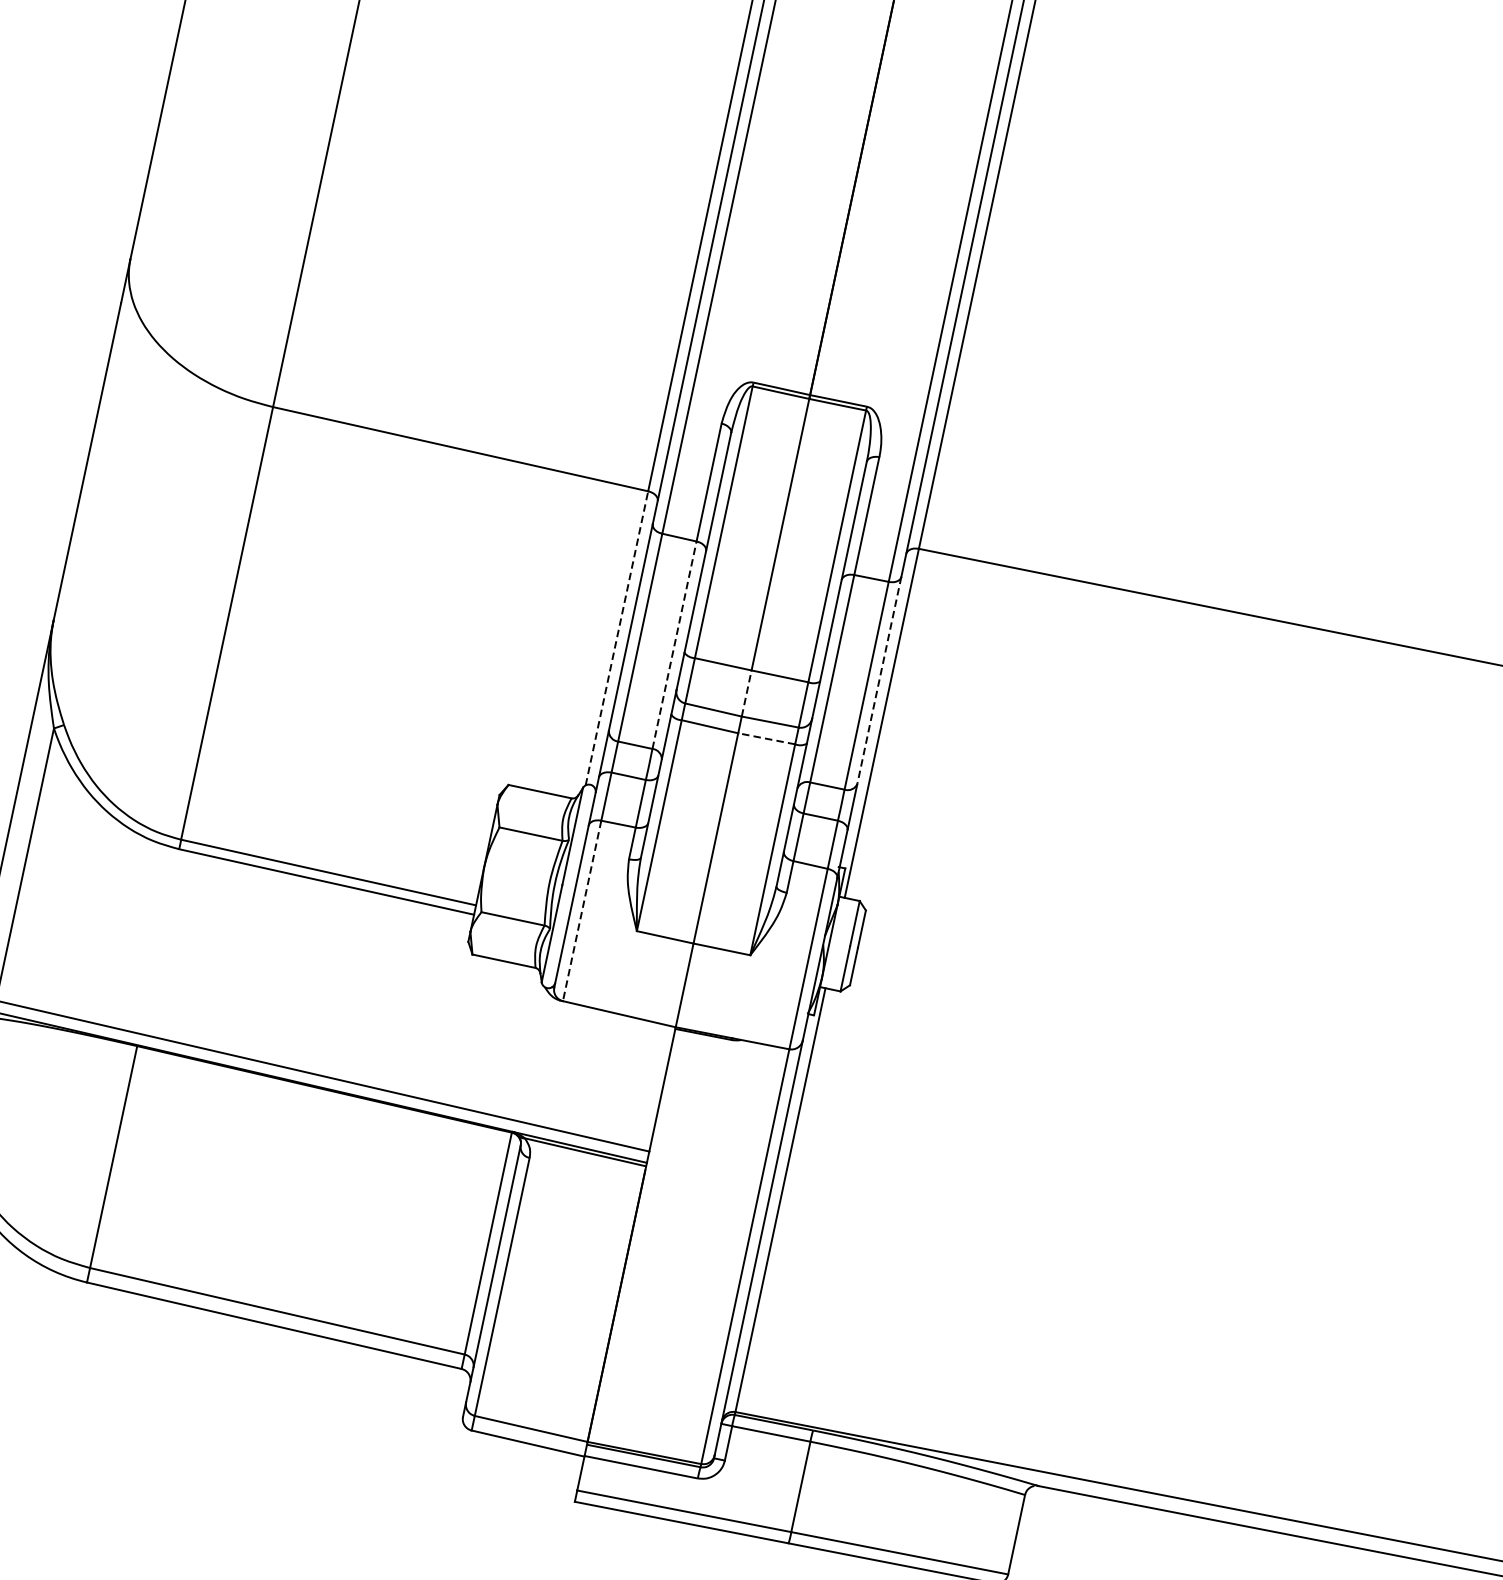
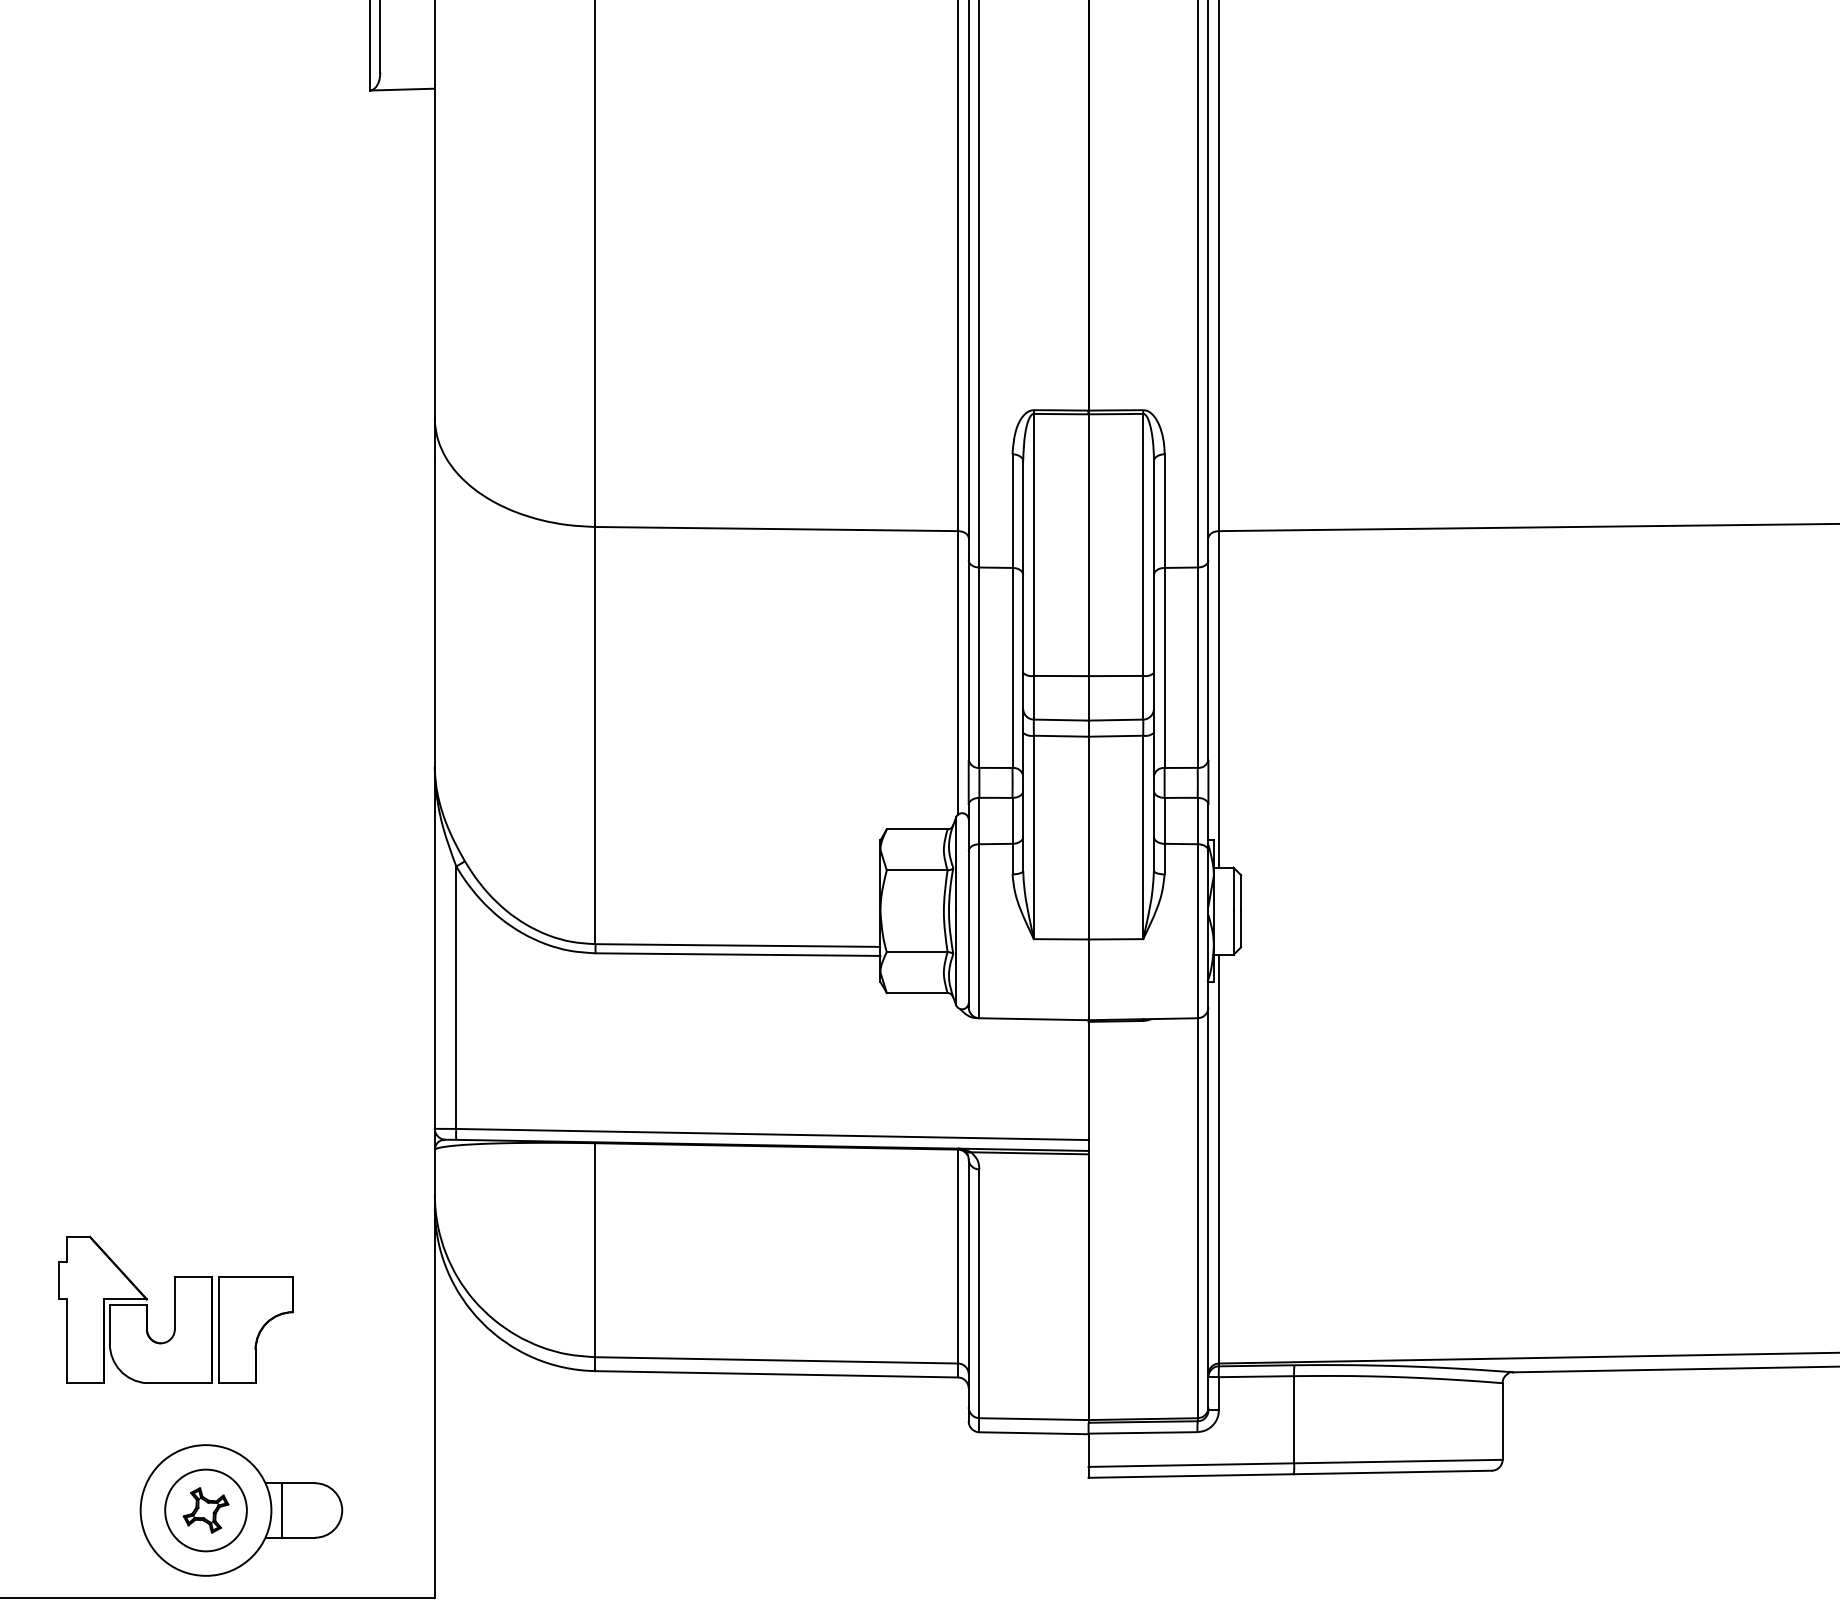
line: (617, 638) -> (958, 672), dashed -> solid
line: (674, 644) -> (1012, 667), dashed -> solid
line: (879, 680) -> (1208, 660), dashed -> solid
line: (746, 692) -> (1088, 697), dashed -> solid
line: (766, 738) -> (1115, 736), dashed -> solid
line: (582, 911) -> (979, 931), dashed -> solid

